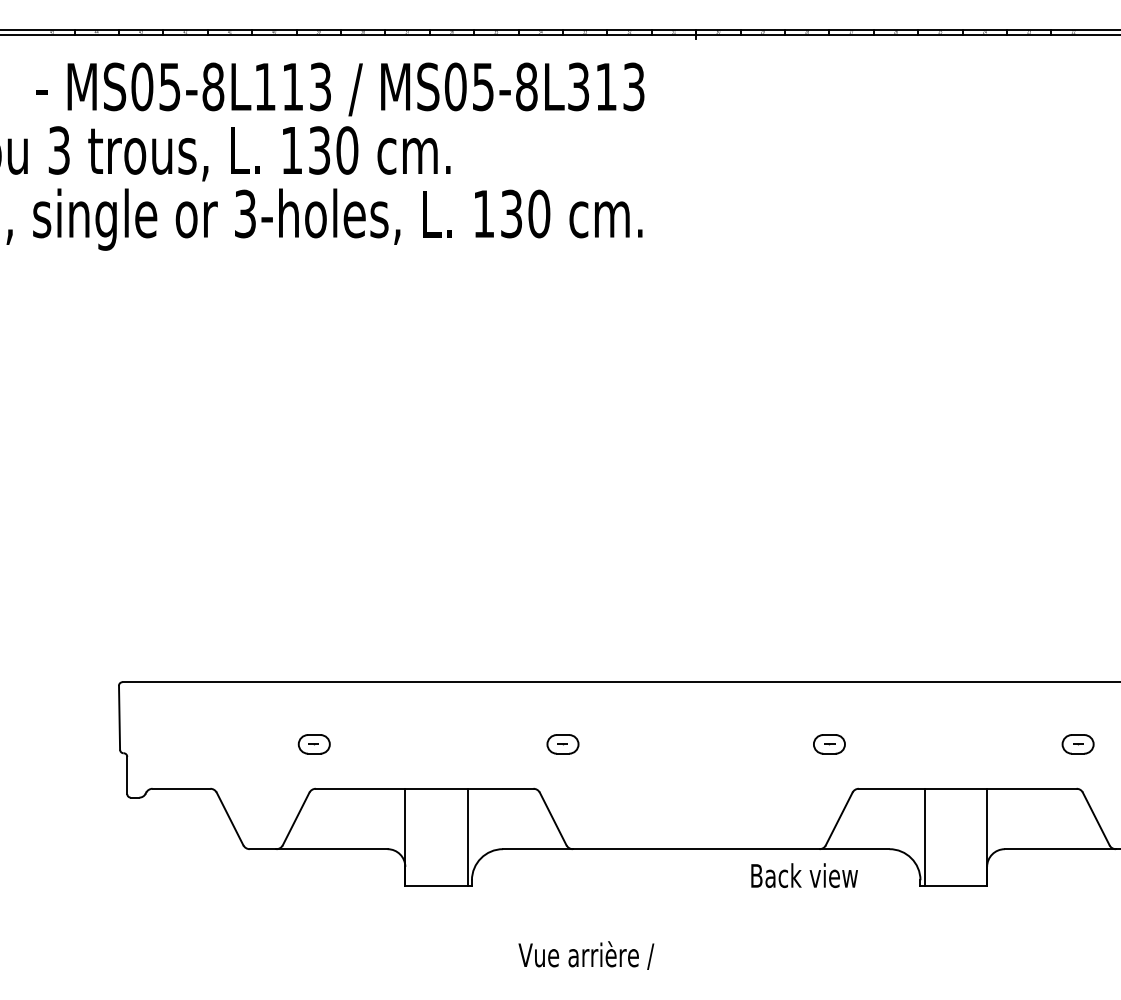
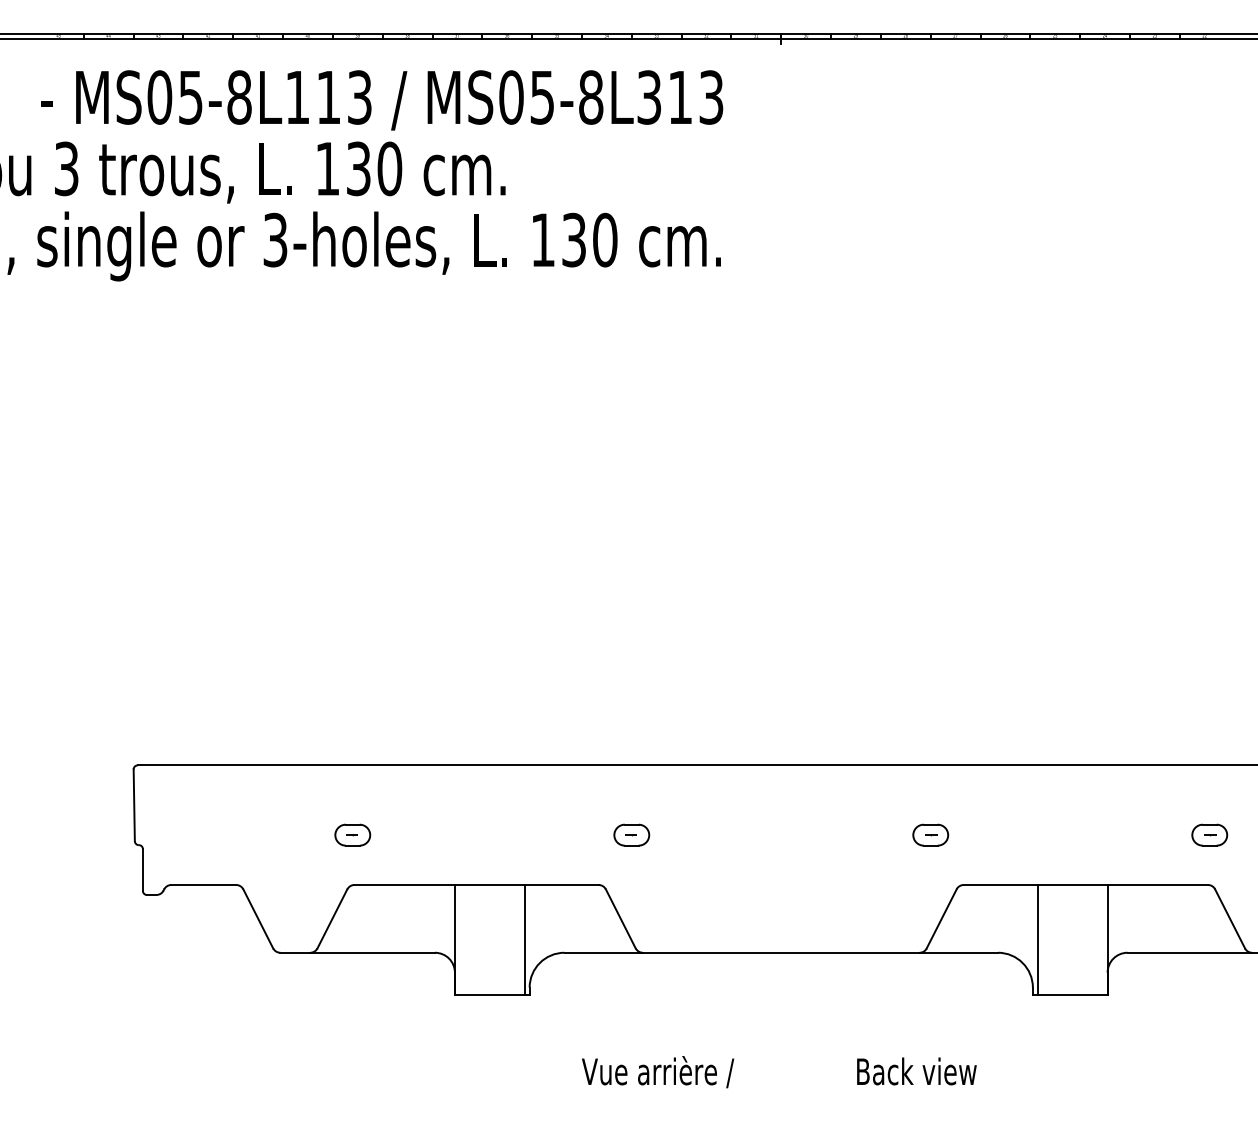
text: (804, 875) -> (916, 1071), moved

